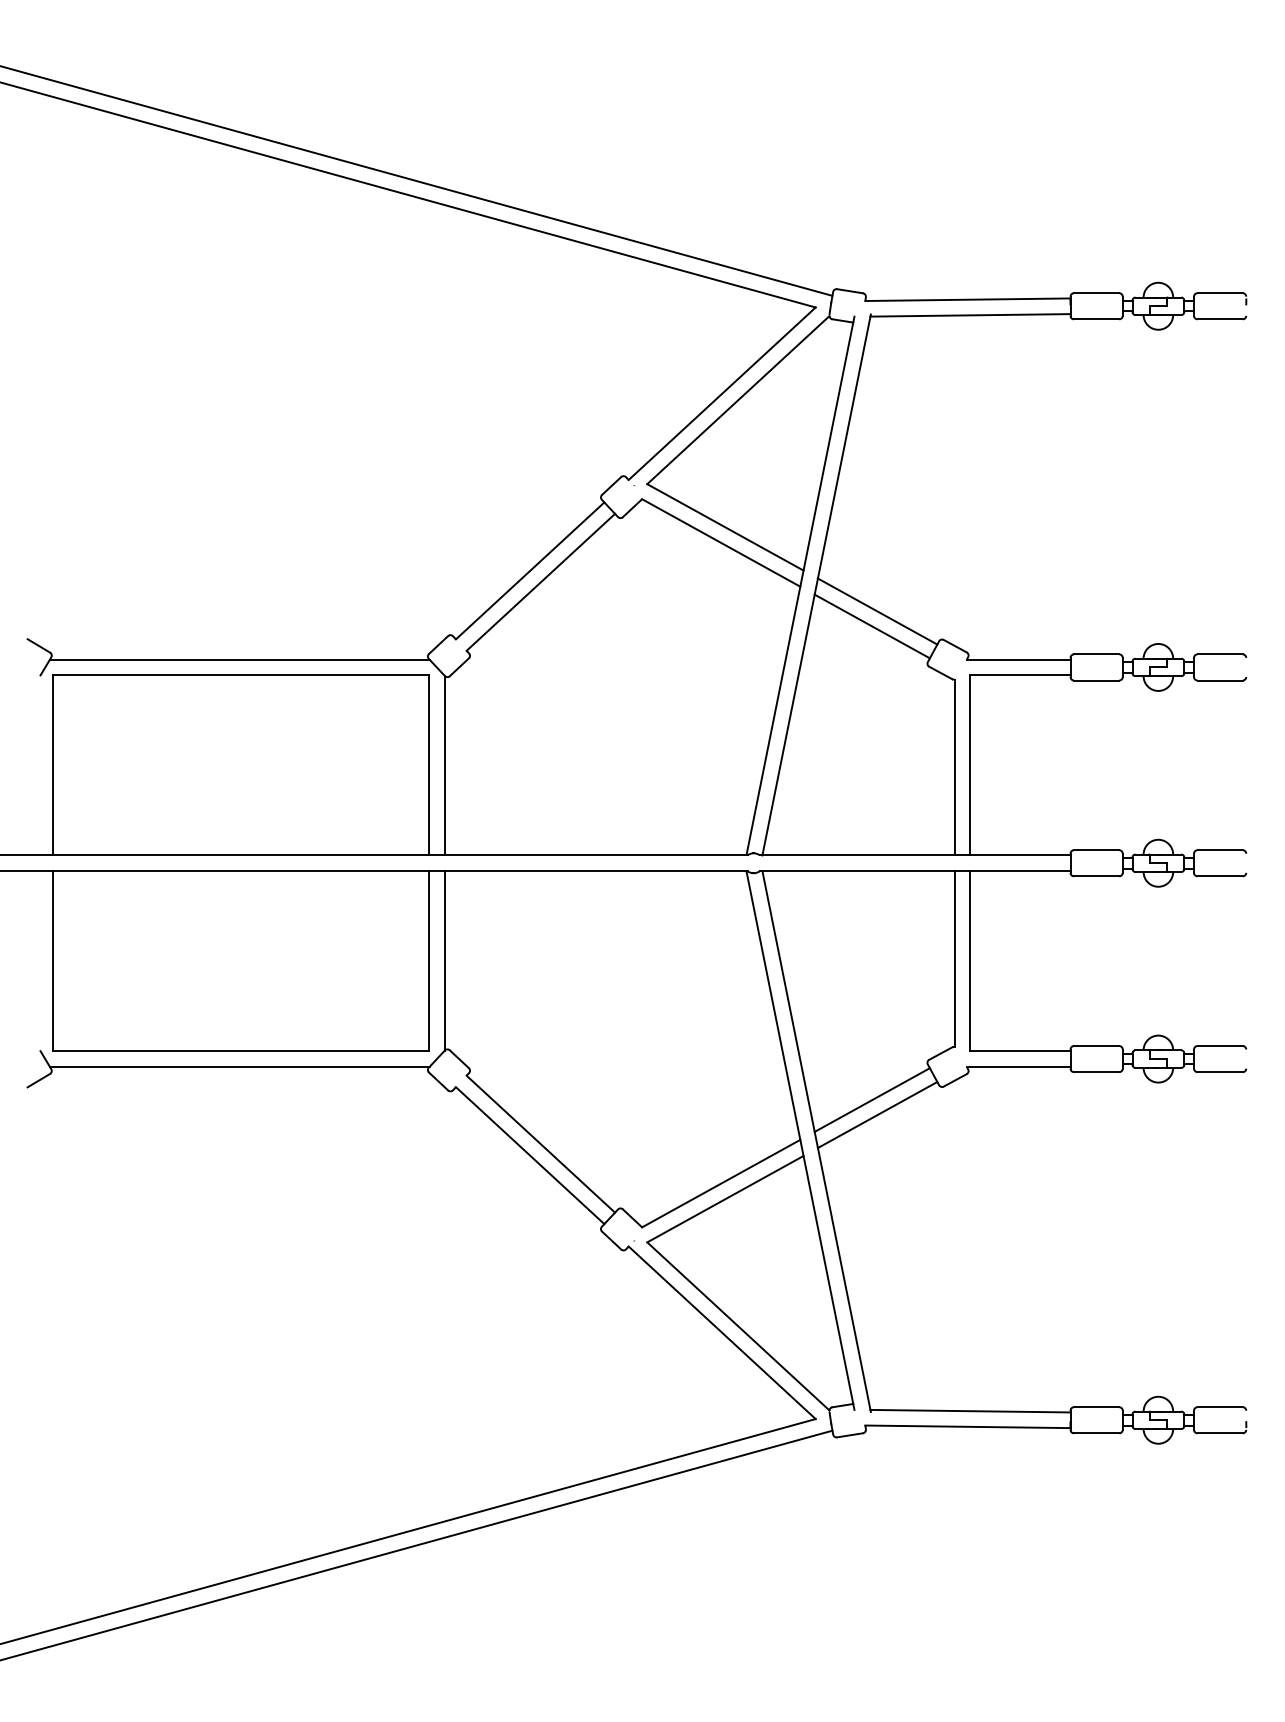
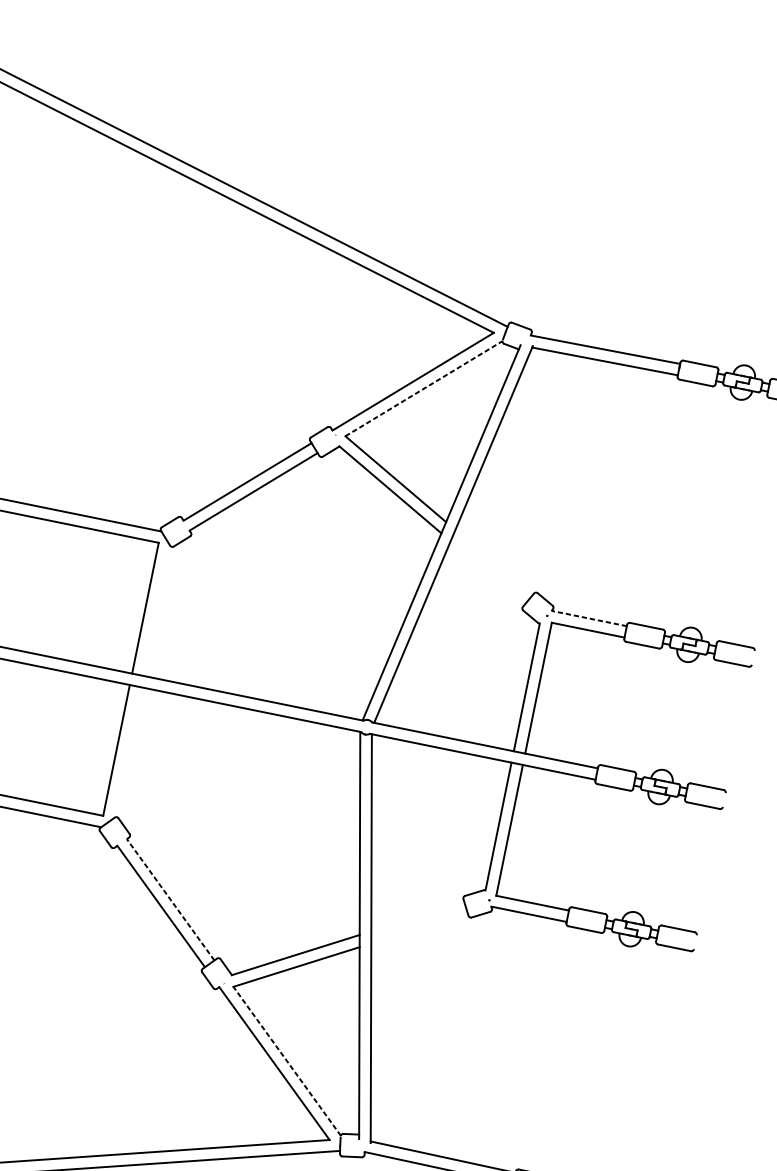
line: (738, 400) -> (424, 388), solid -> dashed
line: (877, 611) -> (493, 562), removed
line: (871, 626) -> (487, 572), removed
line: (1018, 659) -> (589, 618), solid -> dashed
line: (444, 765) -> (156, 610), removed
line: (444, 960) -> (127, 752), removed
line: (871, 1099) -> (417, 916), removed
line: (877, 1115) -> (419, 928), removed
line: (540, 1144) -> (170, 899), solid -> dashed
line: (738, 1326) -> (287, 1061), solid -> dashed

